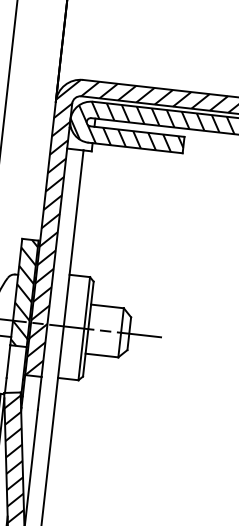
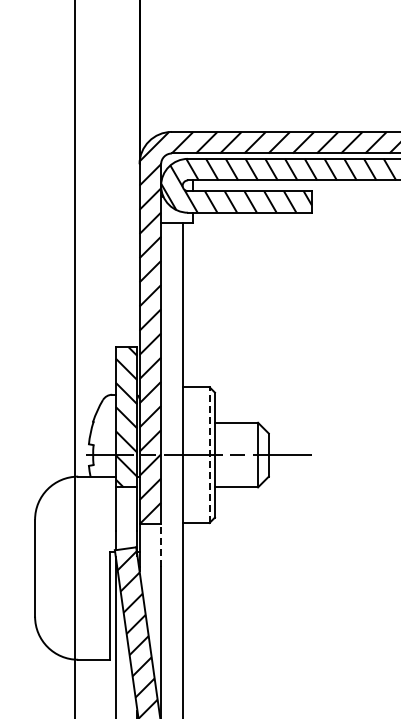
line: (84, 328) -> (209, 455), solid -> dashed
line: (40, 393) -> (161, 545), solid -> dashed

